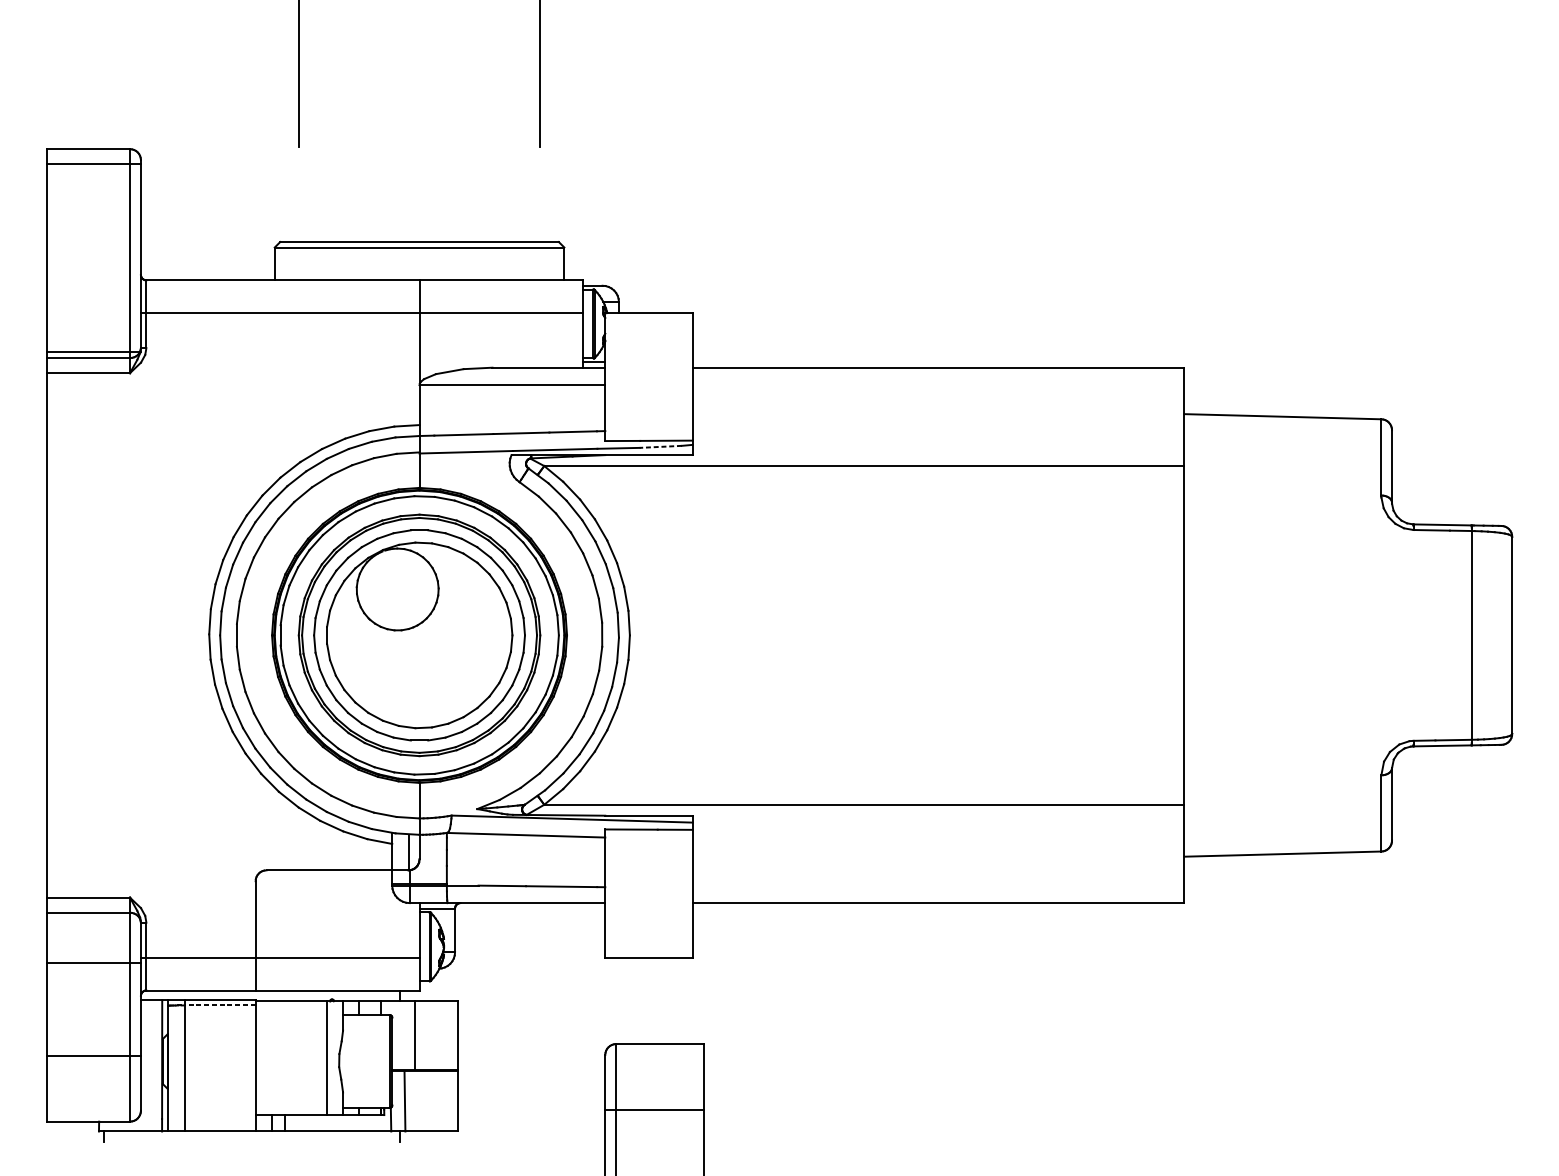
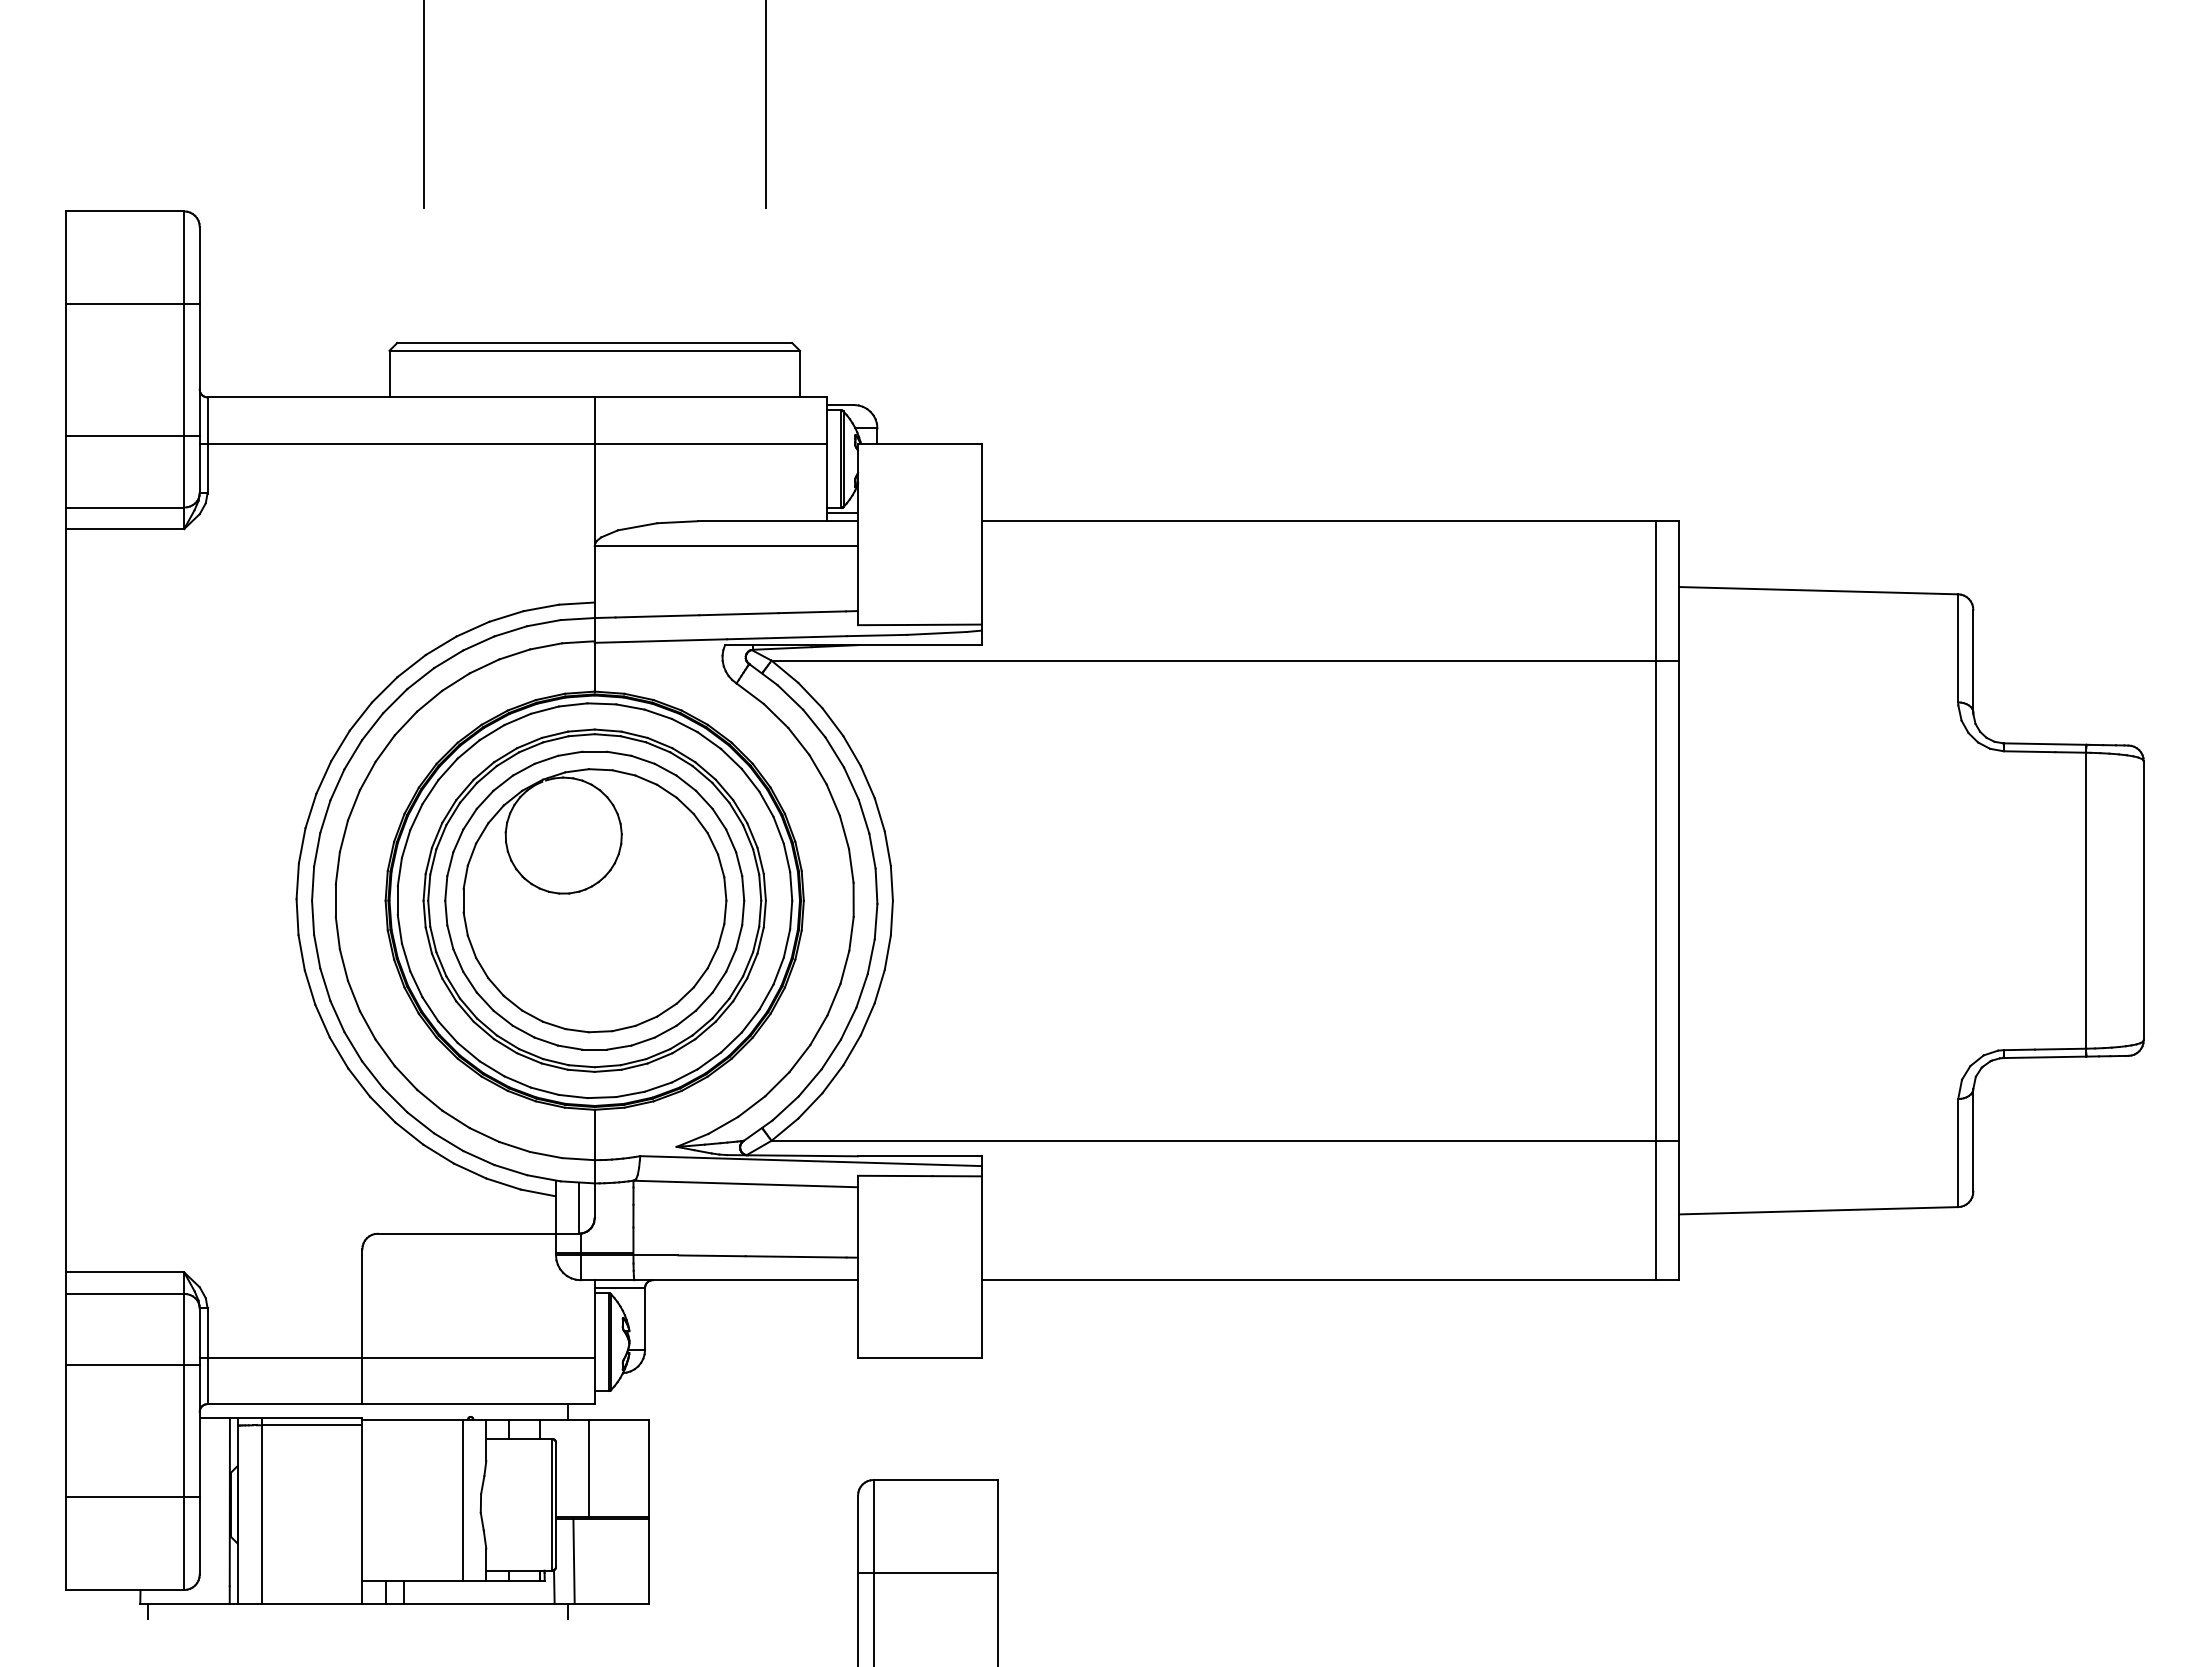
line: (93, 164) -> (132, 304), moved
line: (93, 352) -> (132, 436), moved
line: (660, 446) -> (936, 633), dashed -> solid
line: (1167, 635) -> (1655, 900), added
line: (219, 1005) -> (311, 1425), dashed -> solid

